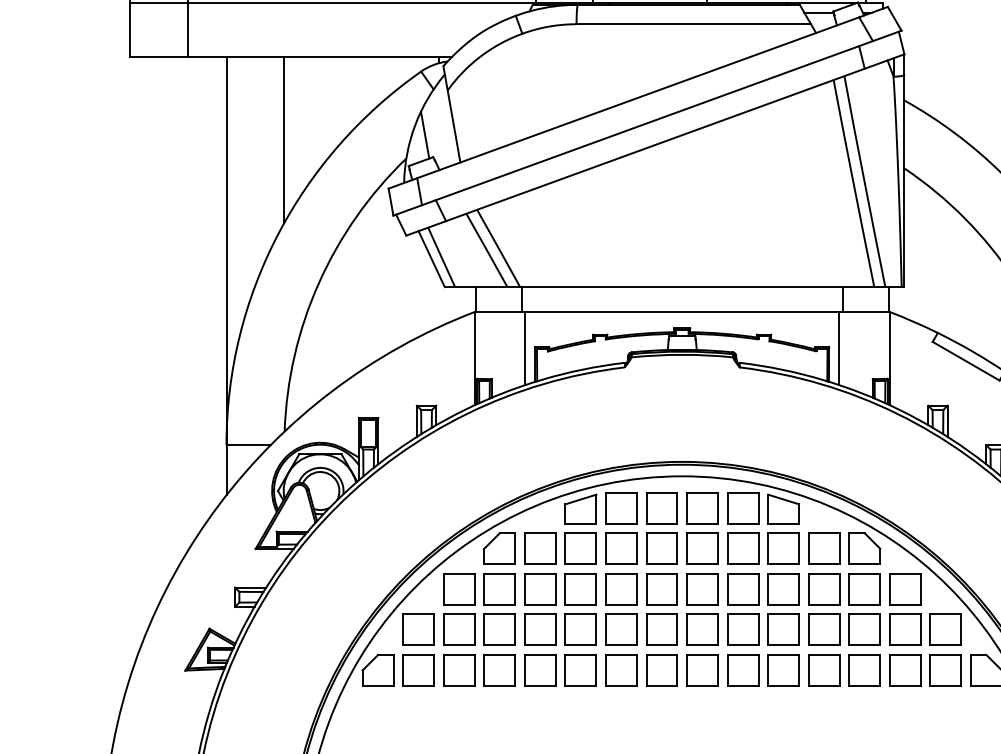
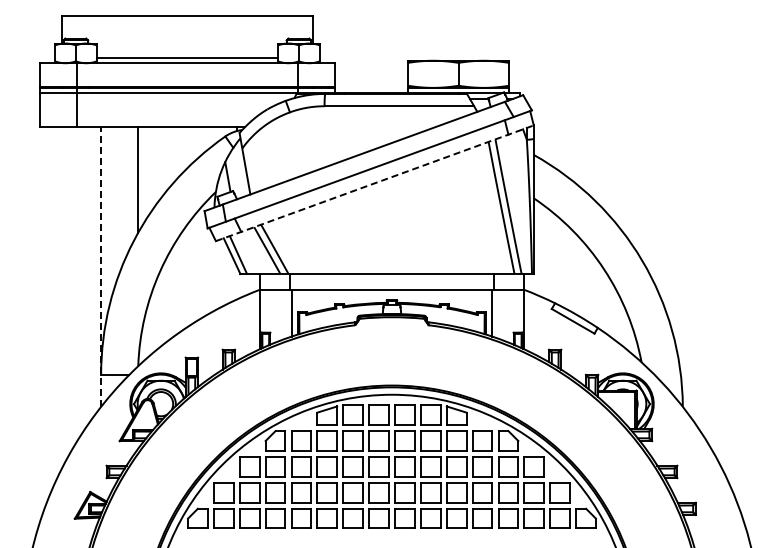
line: (656, 145) -> (375, 183), solid -> dashed
line: (227, 276) -> (101, 267), solid -> dashed

